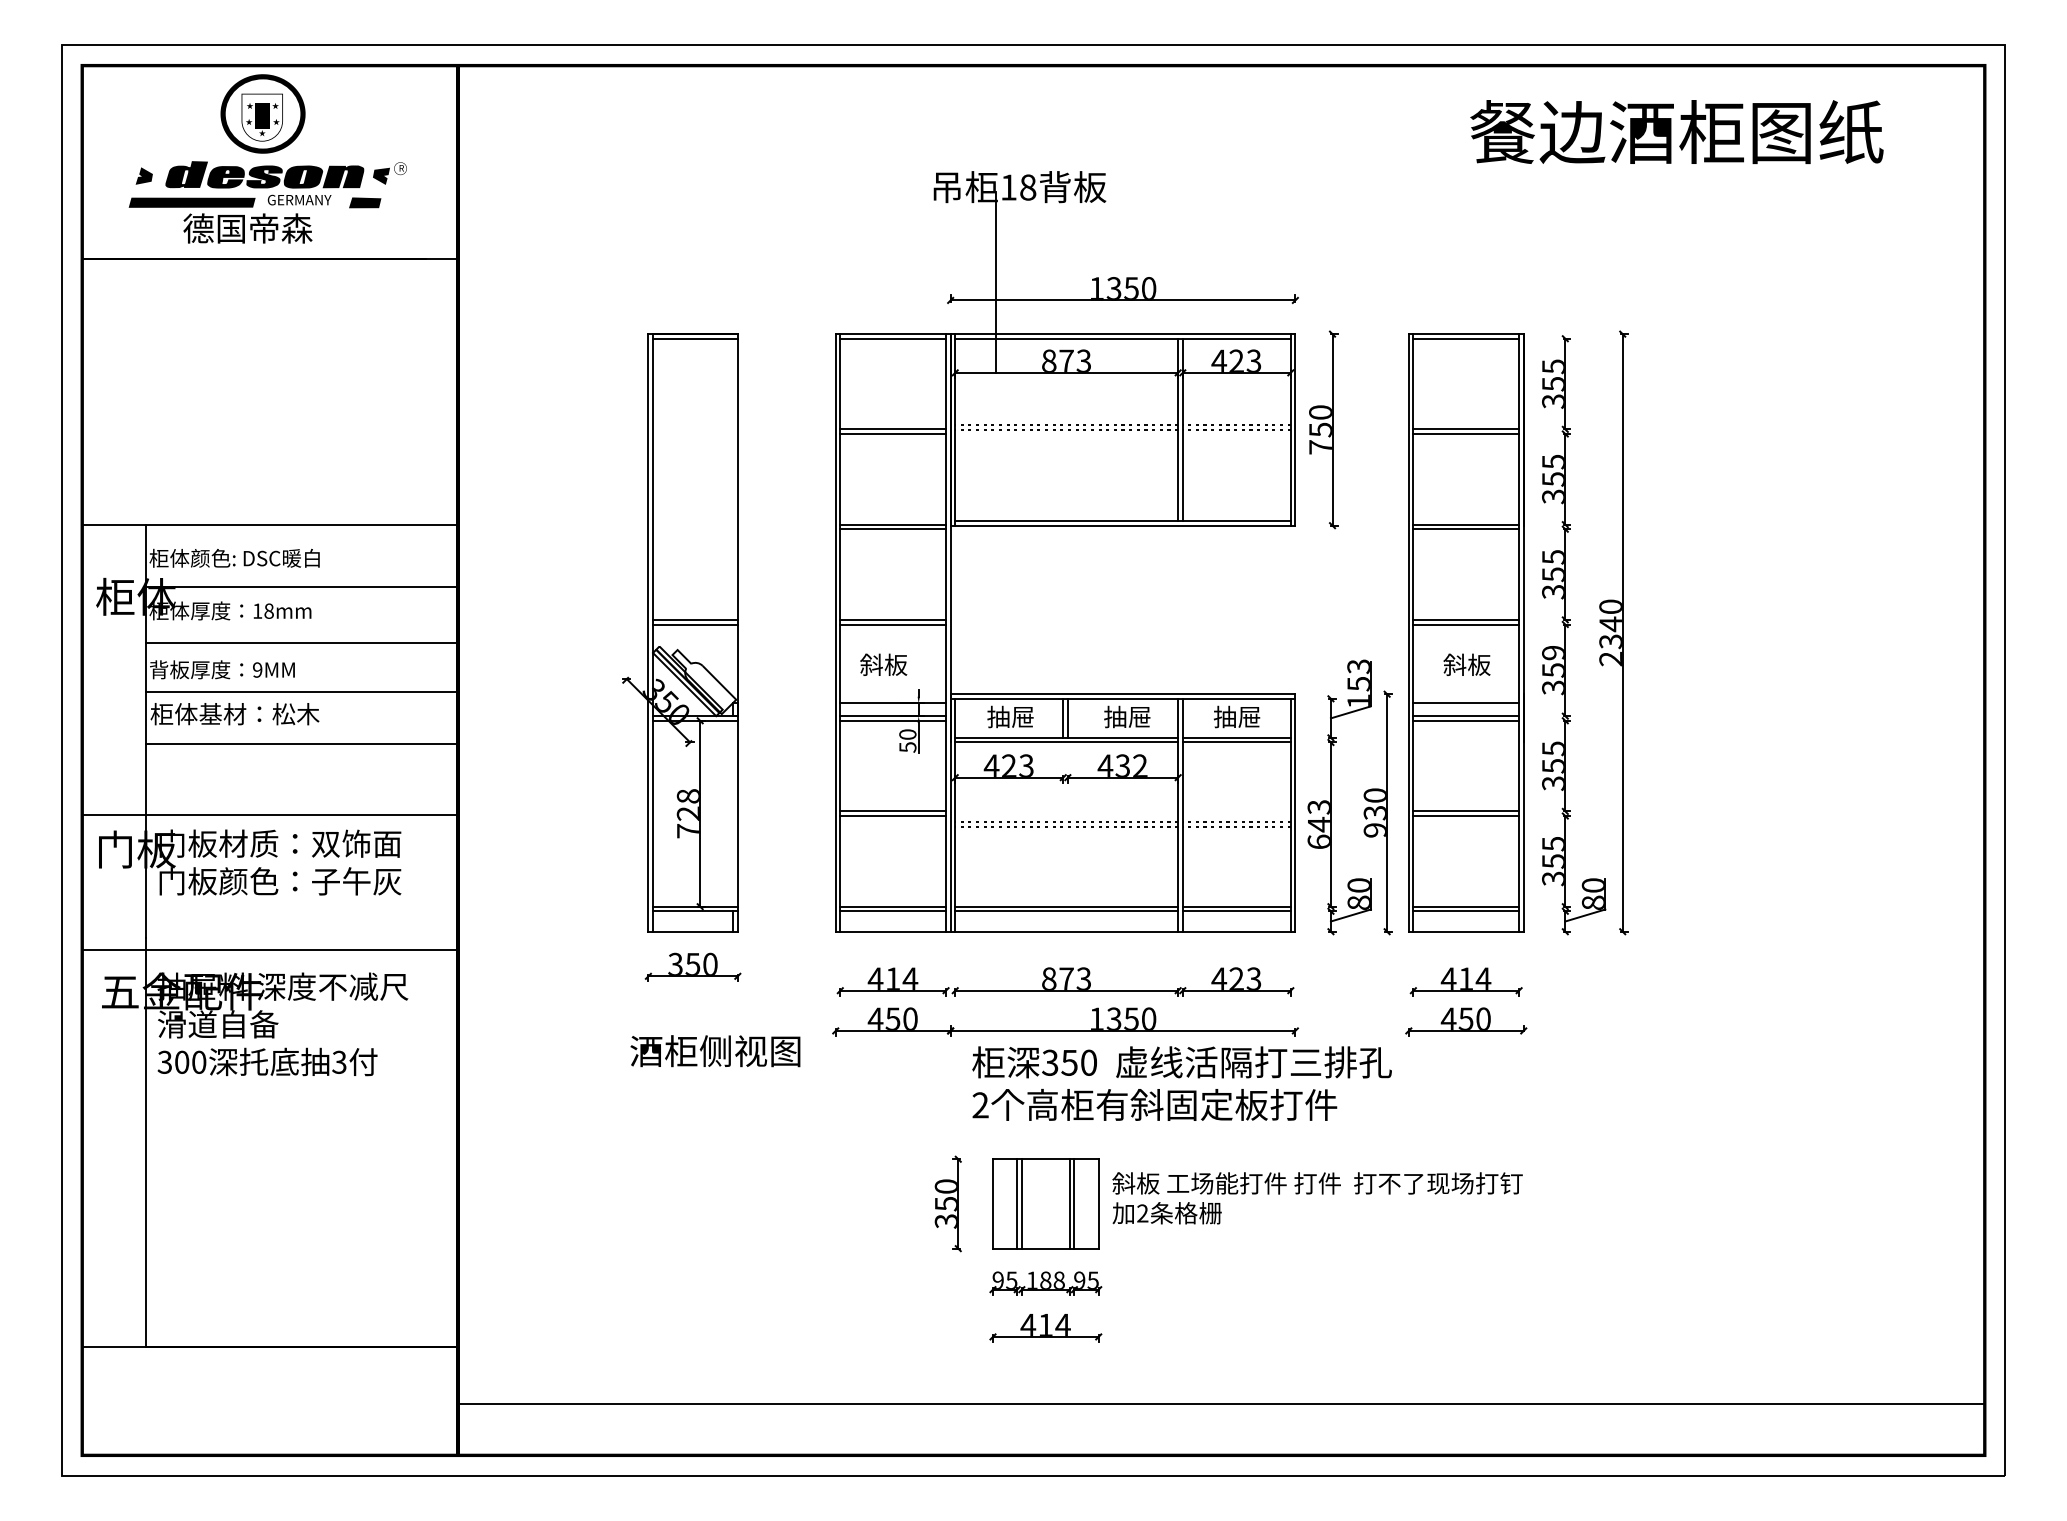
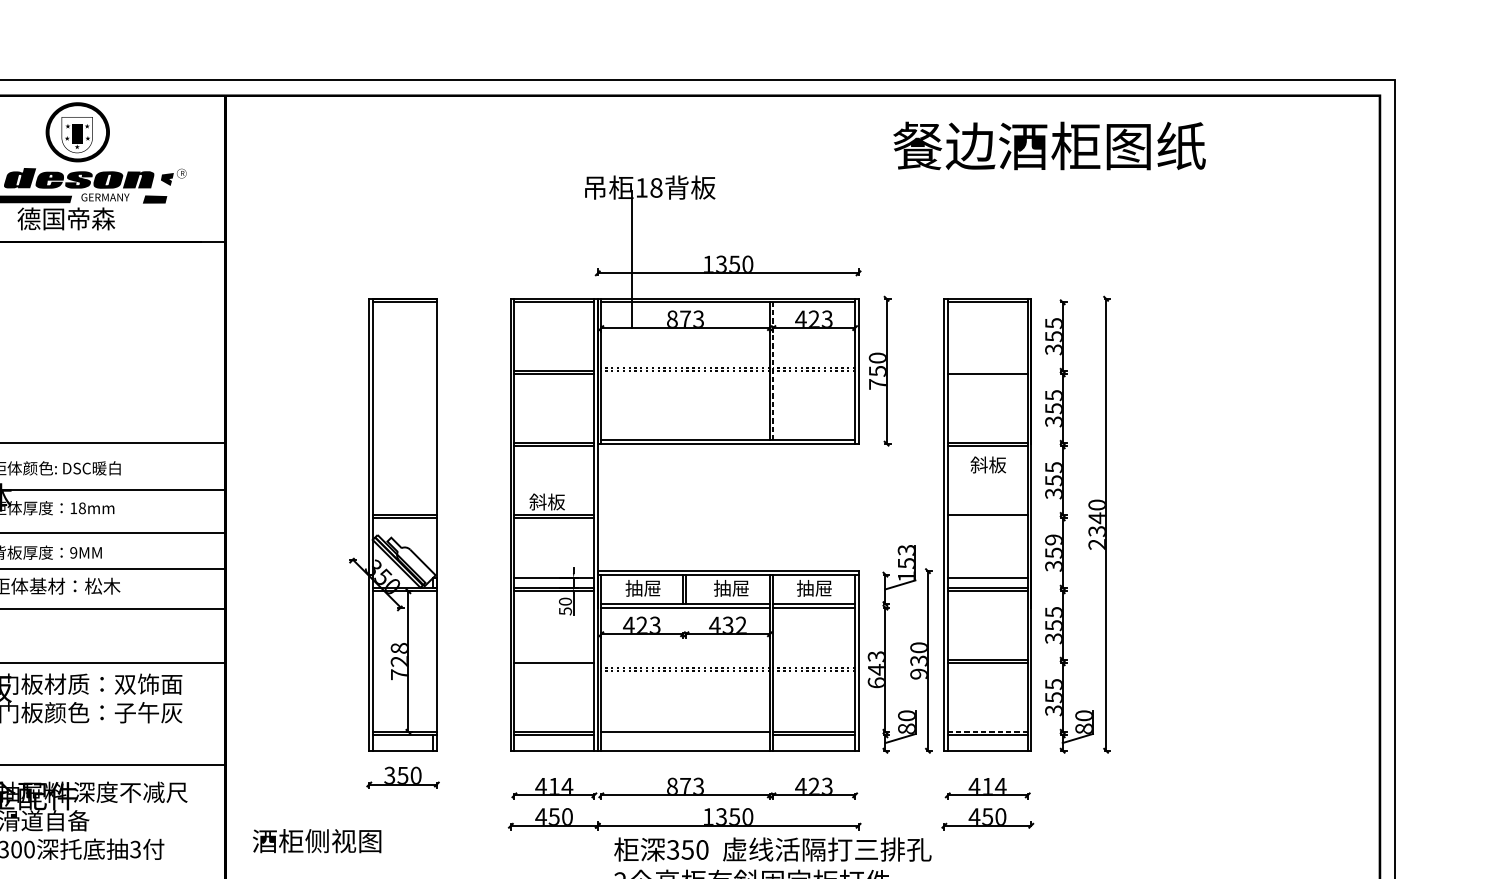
text: (1676, 131) -> (1049, 145), moved
line: (1182, 429) -> (773, 370), solid -> dashed
line: (1466, 429) -> (987, 370), removed
line: (1466, 624) -> (987, 518), removed
text: (883, 664) -> (547, 501), moved
text: (1466, 664) -> (987, 464), moved
line: (893, 811) -> (554, 659), removed
line: (1466, 906) -> (987, 731), solid -> dashed
line: (1066, 911) -> (685, 735), removed
text: (715, 1051) -> (317, 841), moved

